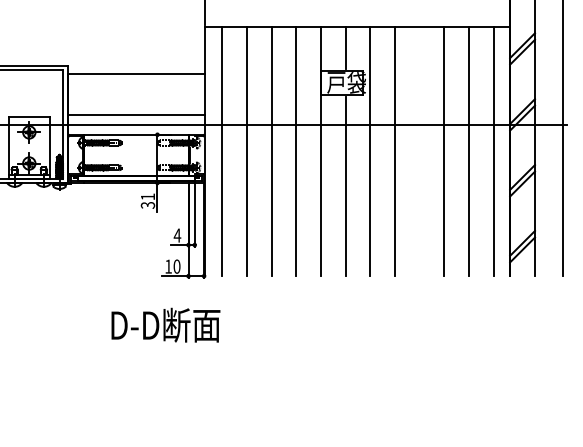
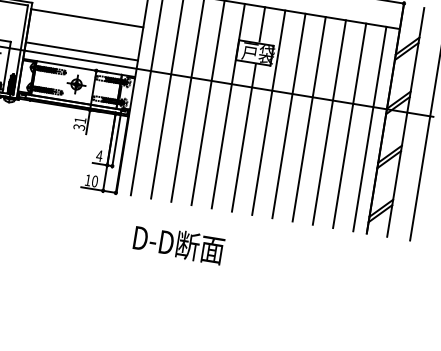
line: (419, 151) -> (309, 119), added
part: (136, 154) -> (76, 84), added
text: (165, 324) -> (178, 243), moved

